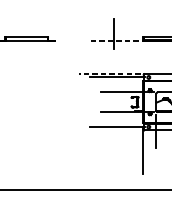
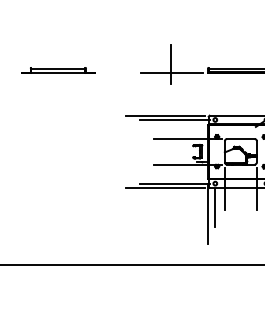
line: (114, 41) -> (171, 73), dashed -> solid
line: (110, 74) -> (165, 115), dashed -> solid
line: (109, 130) -> (164, 187), added
line: (148, 145) -> (215, 207), added

